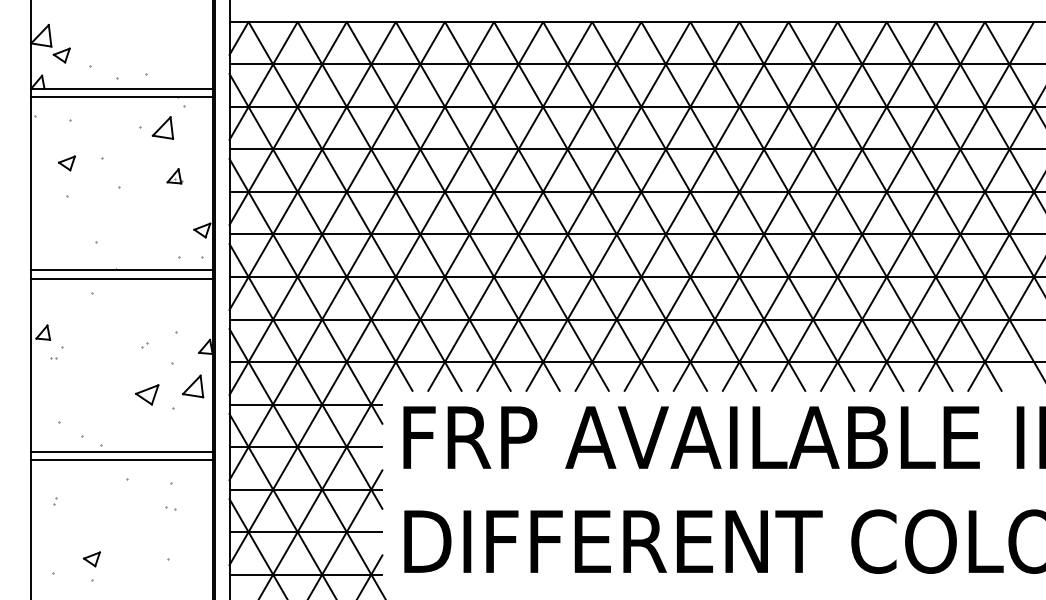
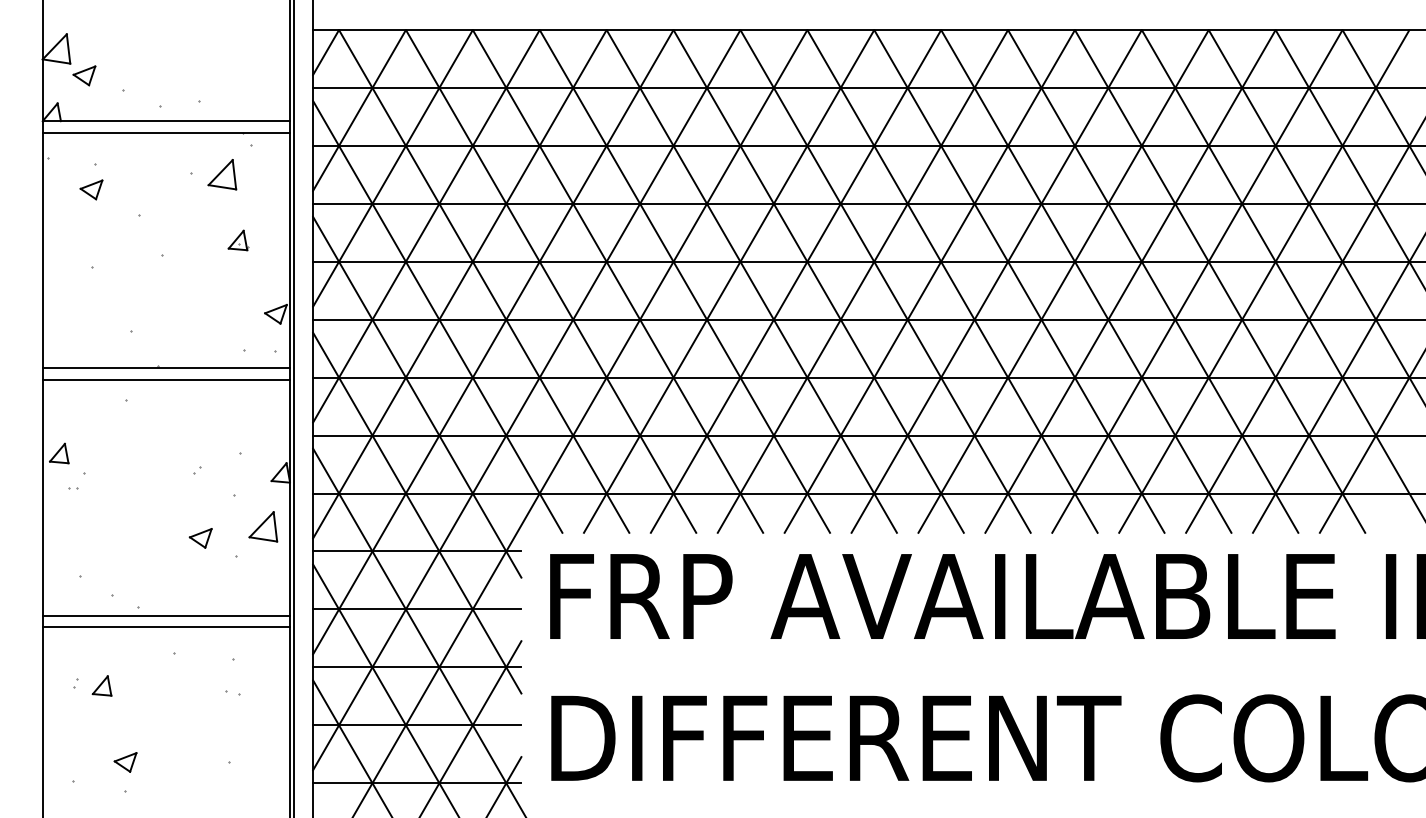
part: (66, 163) -> (91, 189), moved
part: (146, 395) -> (200, 538), size x0.71
part: (74, 502) -> (101, 685), added

